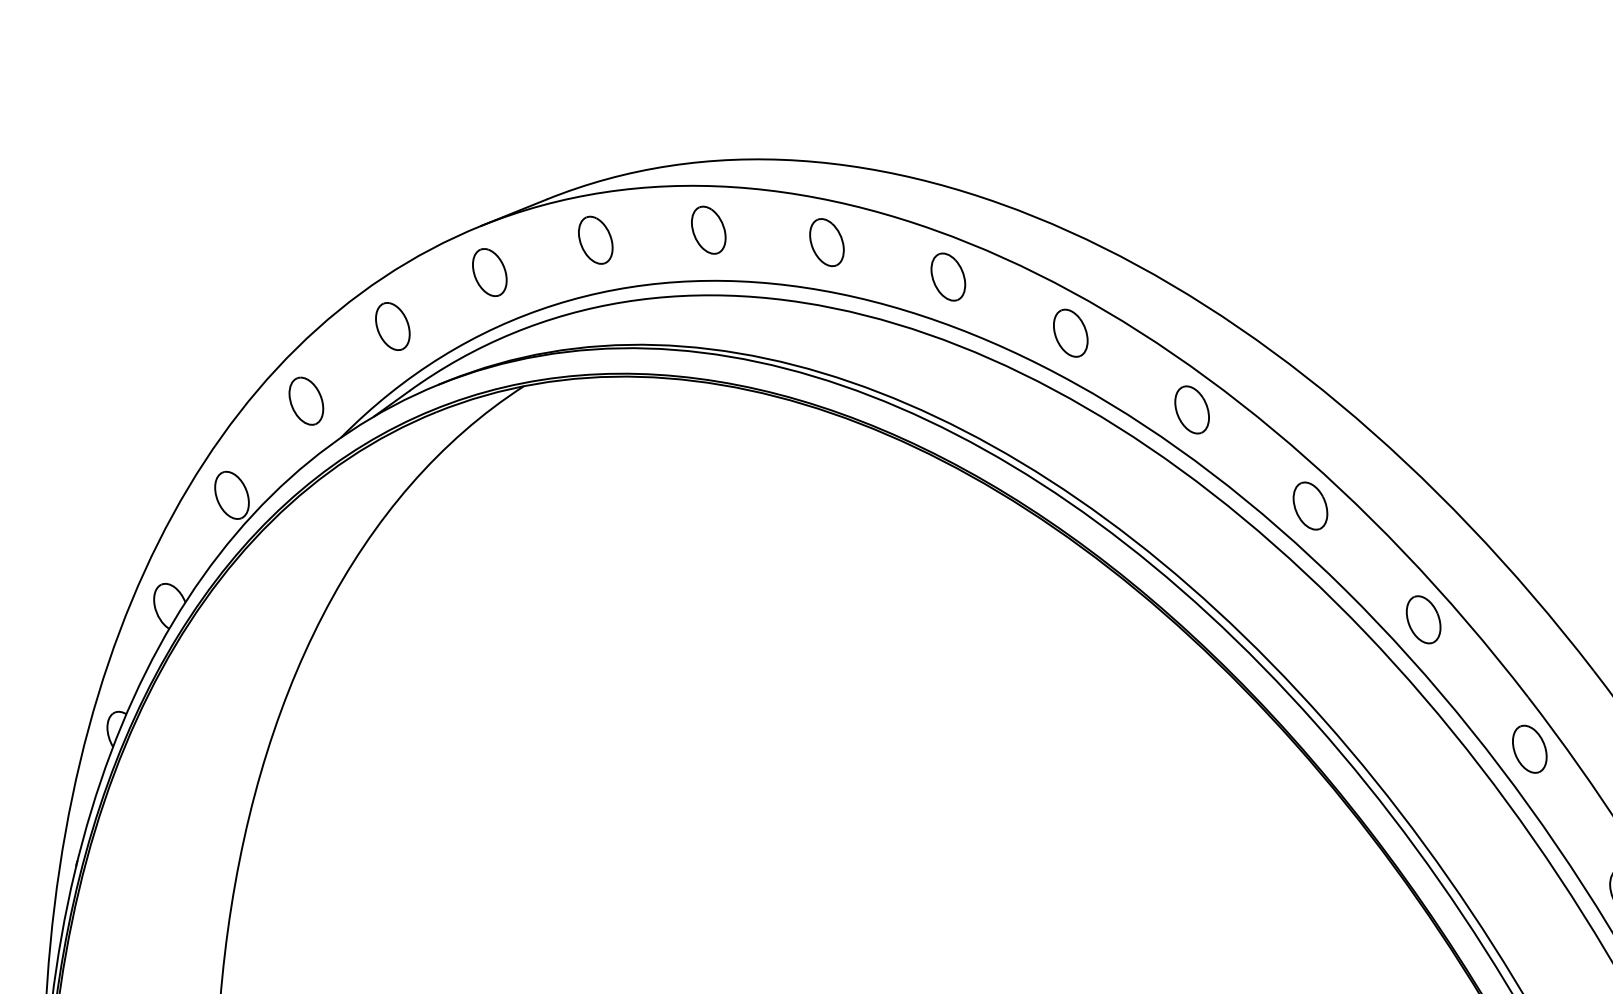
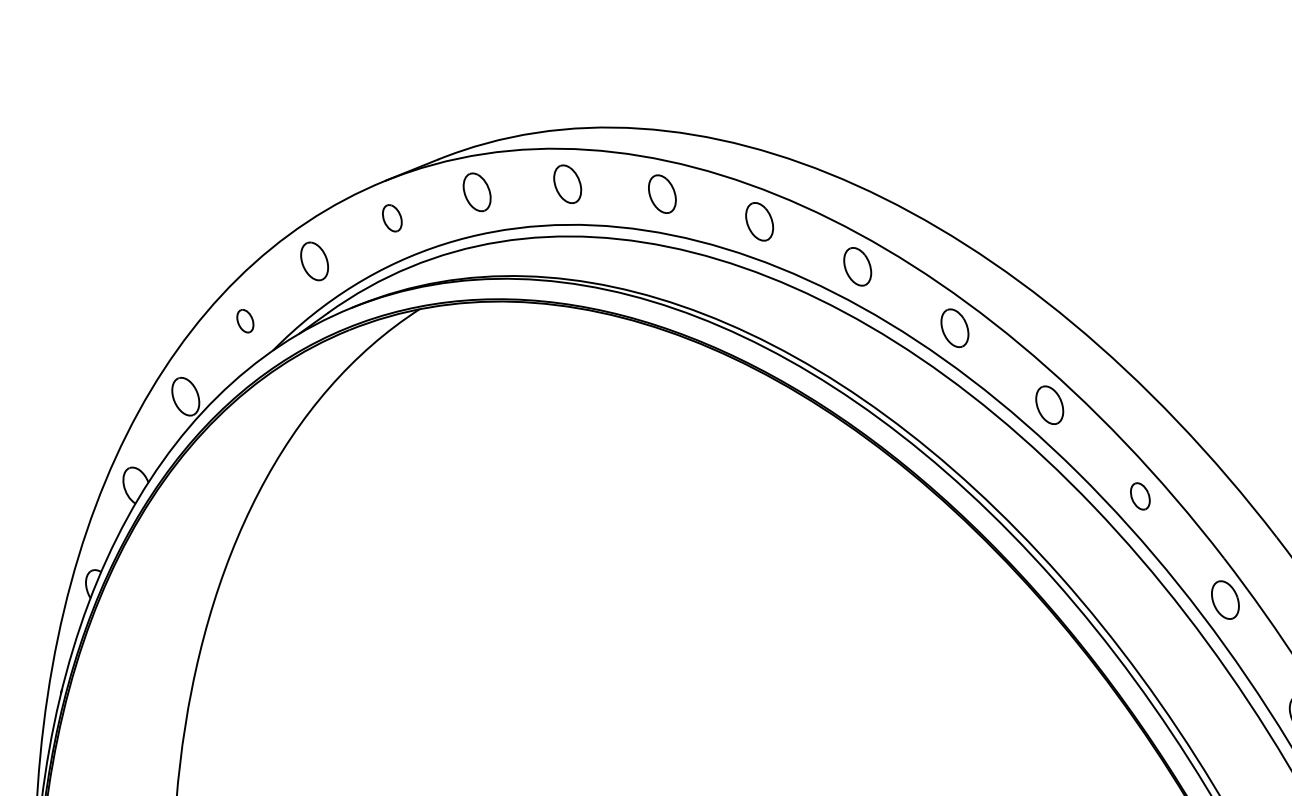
part: (489, 272) -> (392, 218), size x0.7
part: (306, 400) -> (245, 320), size x0.6
part: (1423, 619) -> (1140, 496), size x0.7

